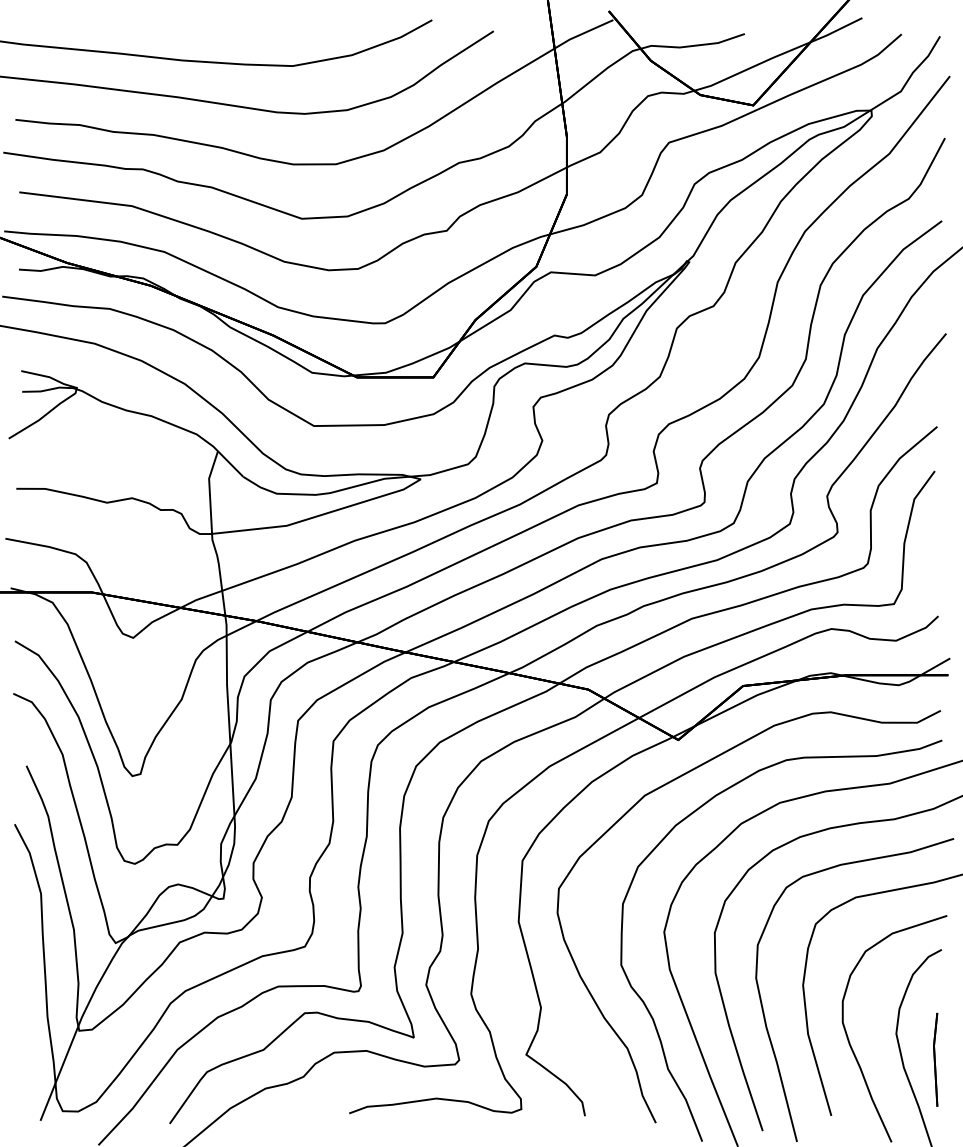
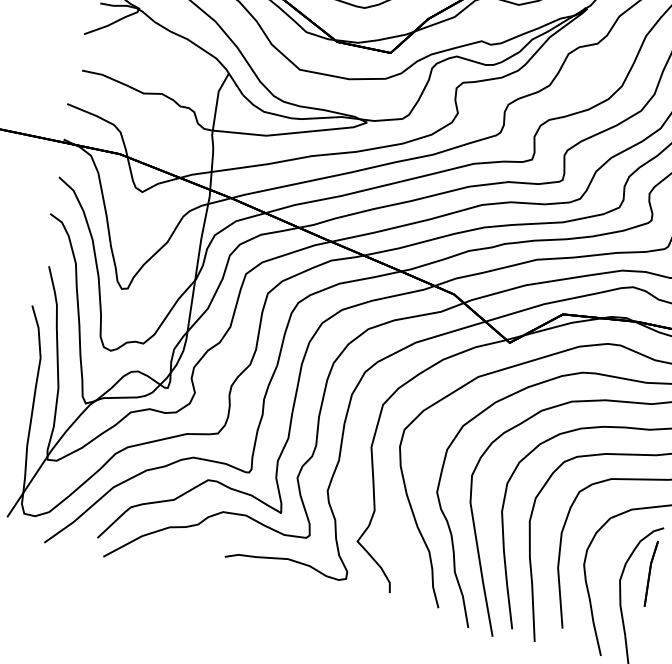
part: (935, 1059) -> (650, 573), moved

